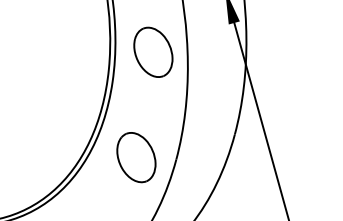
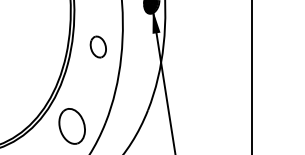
part: (153, 51) -> (98, 46), size x0.6
part: (135, 157) -> (71, 126), moved

